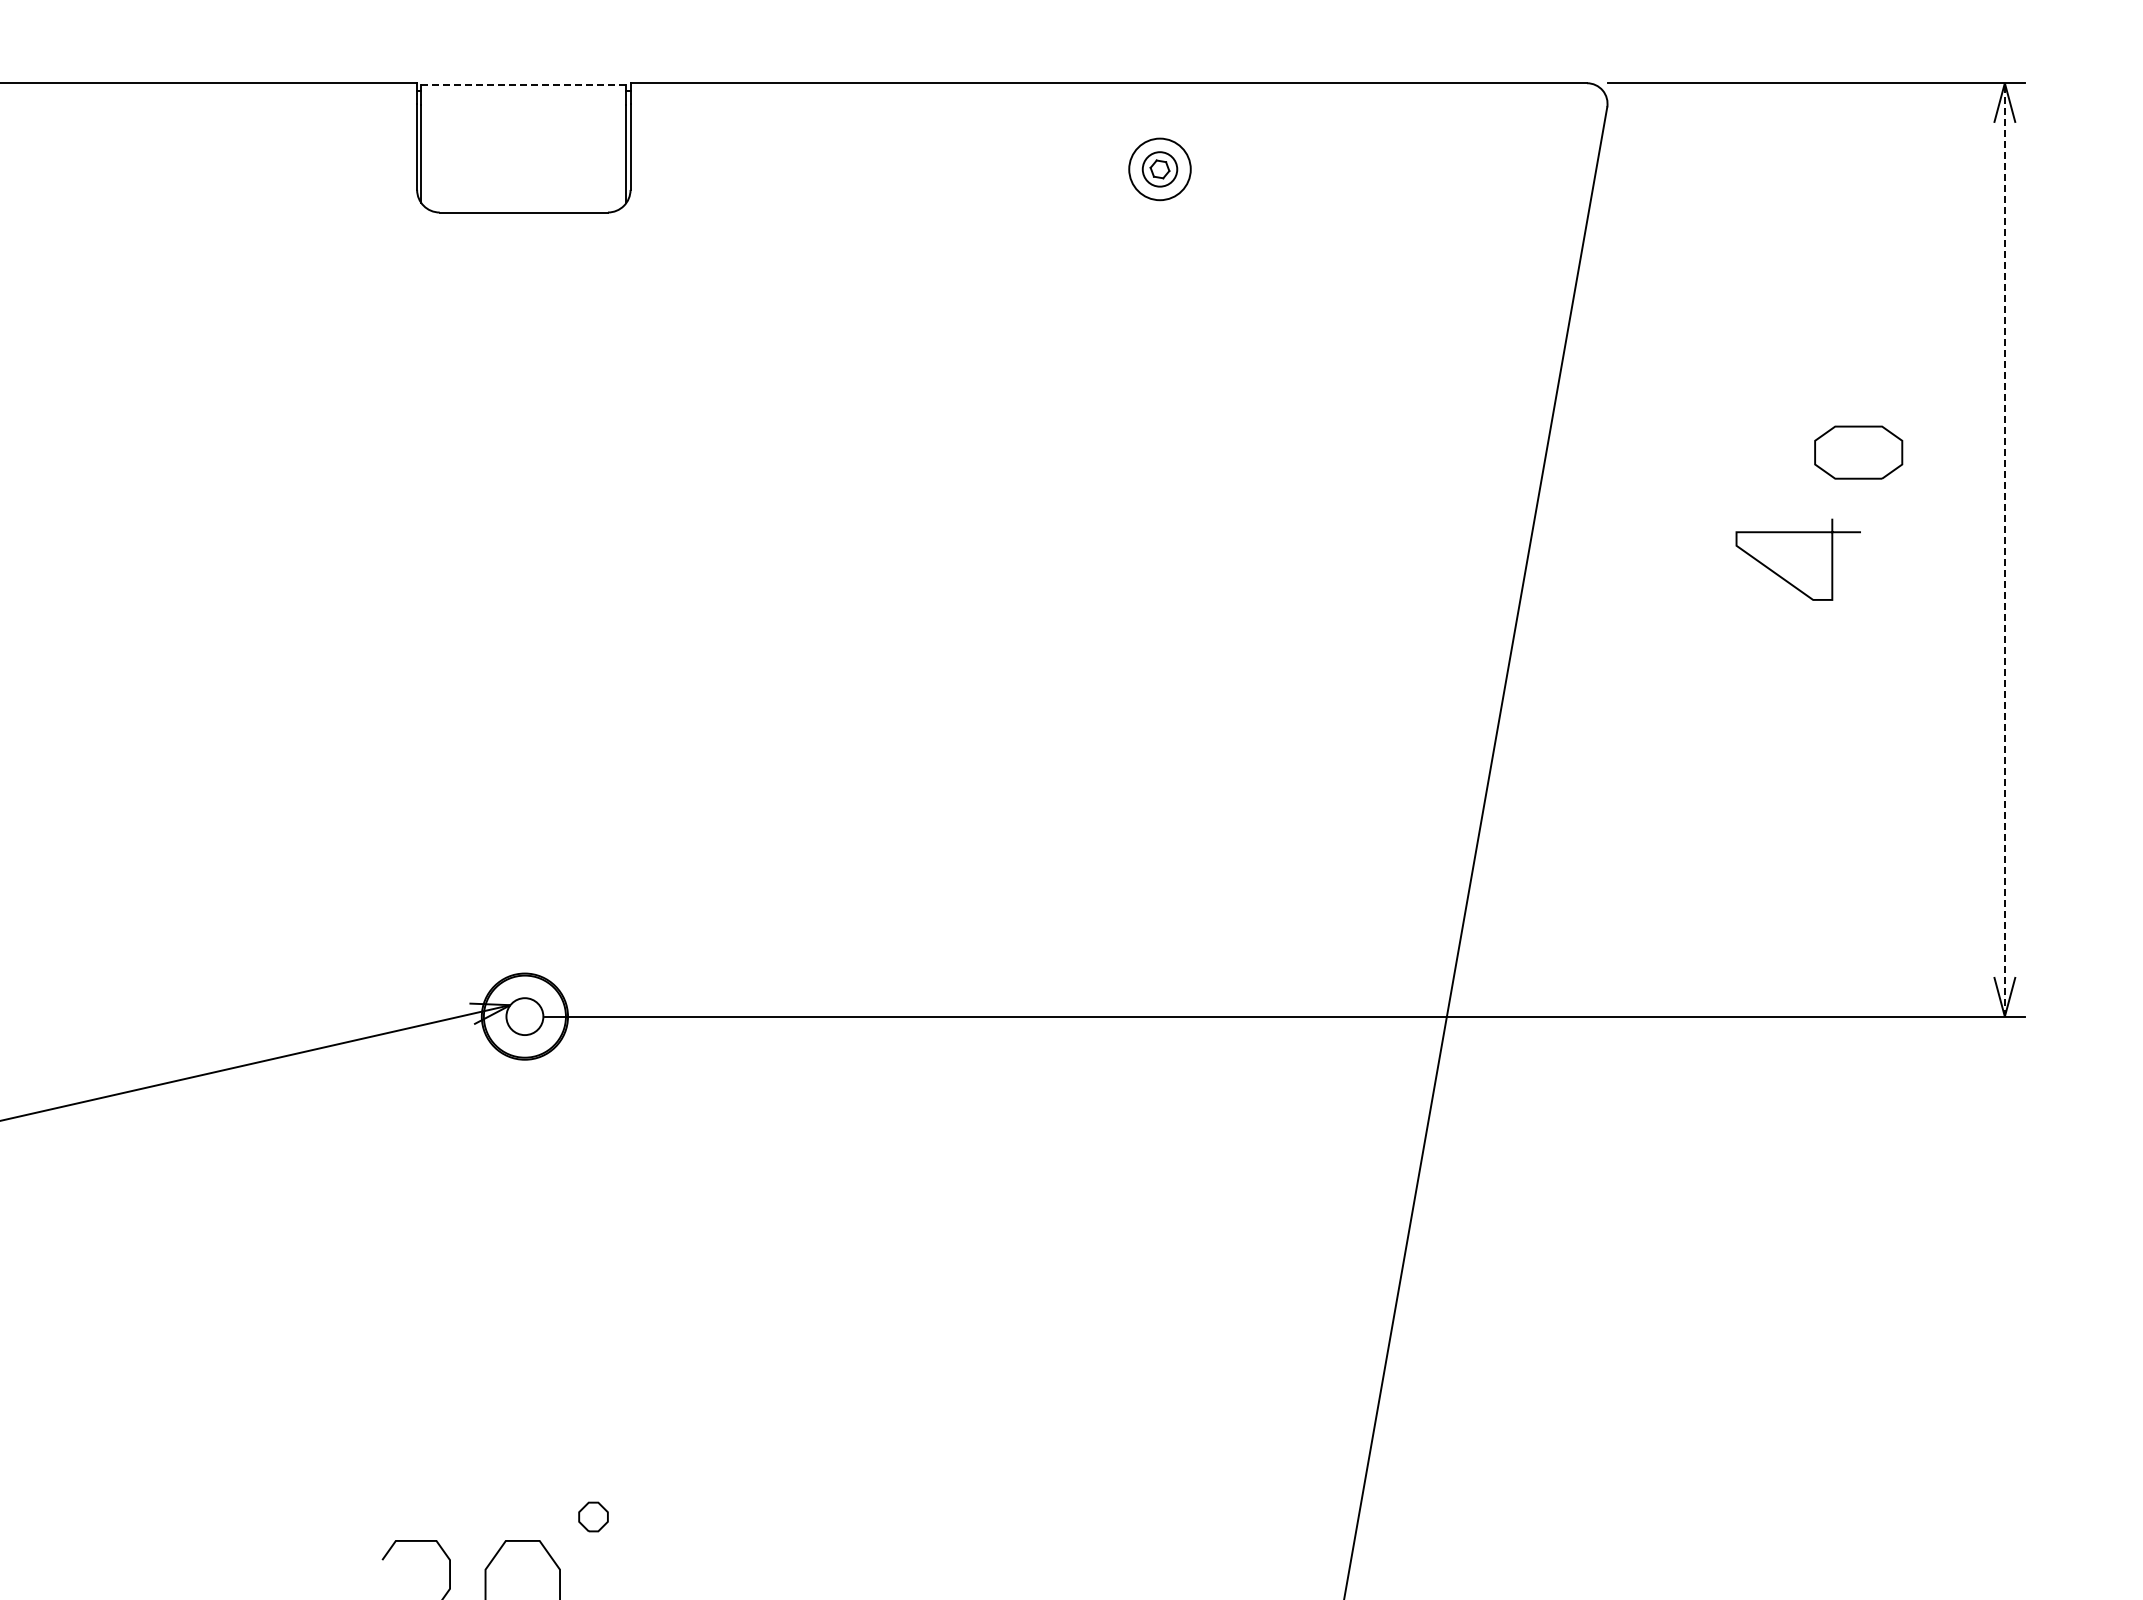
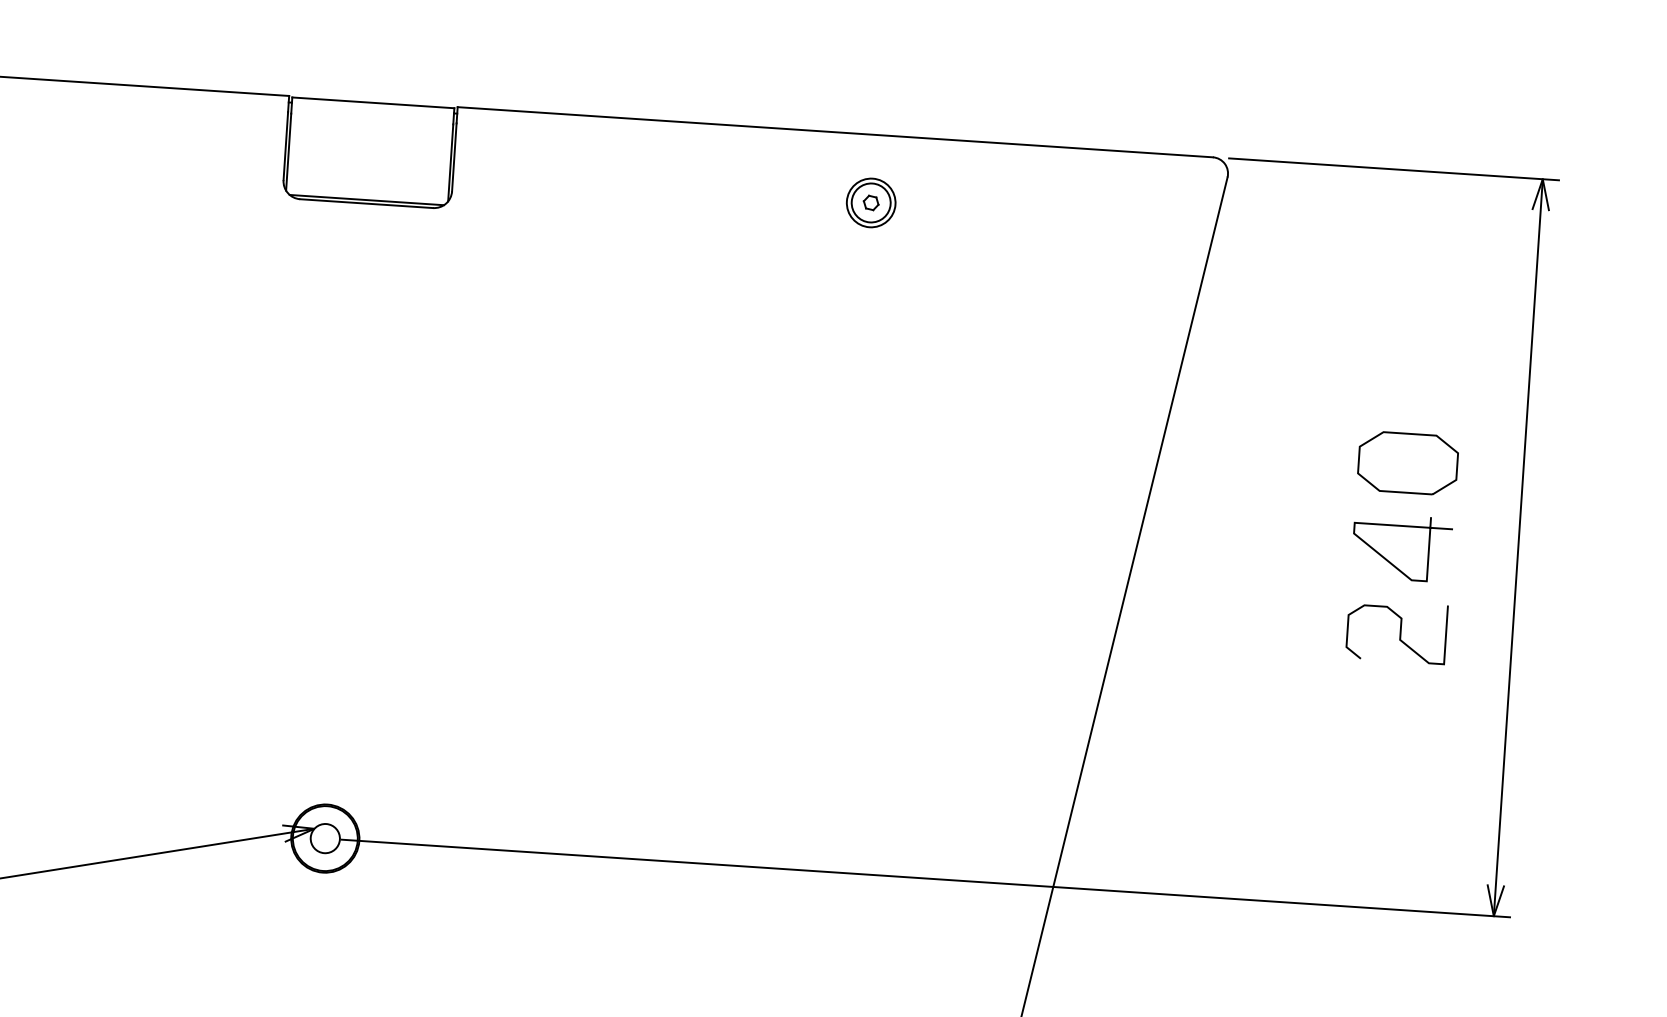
line: (523, 84) -> (373, 102), dashed -> solid
circle: (1159, 169) -> (870, 203), size x1.43
line: (523, 208) -> (366, 200), added
part: (1858, 452) -> (1407, 463), size x1.43
line: (2004, 549) -> (1518, 547), dashed -> solid
curve: (1783, 577) -> (1389, 561), moved
curve: (1862, 665) -> (1399, 631), added

